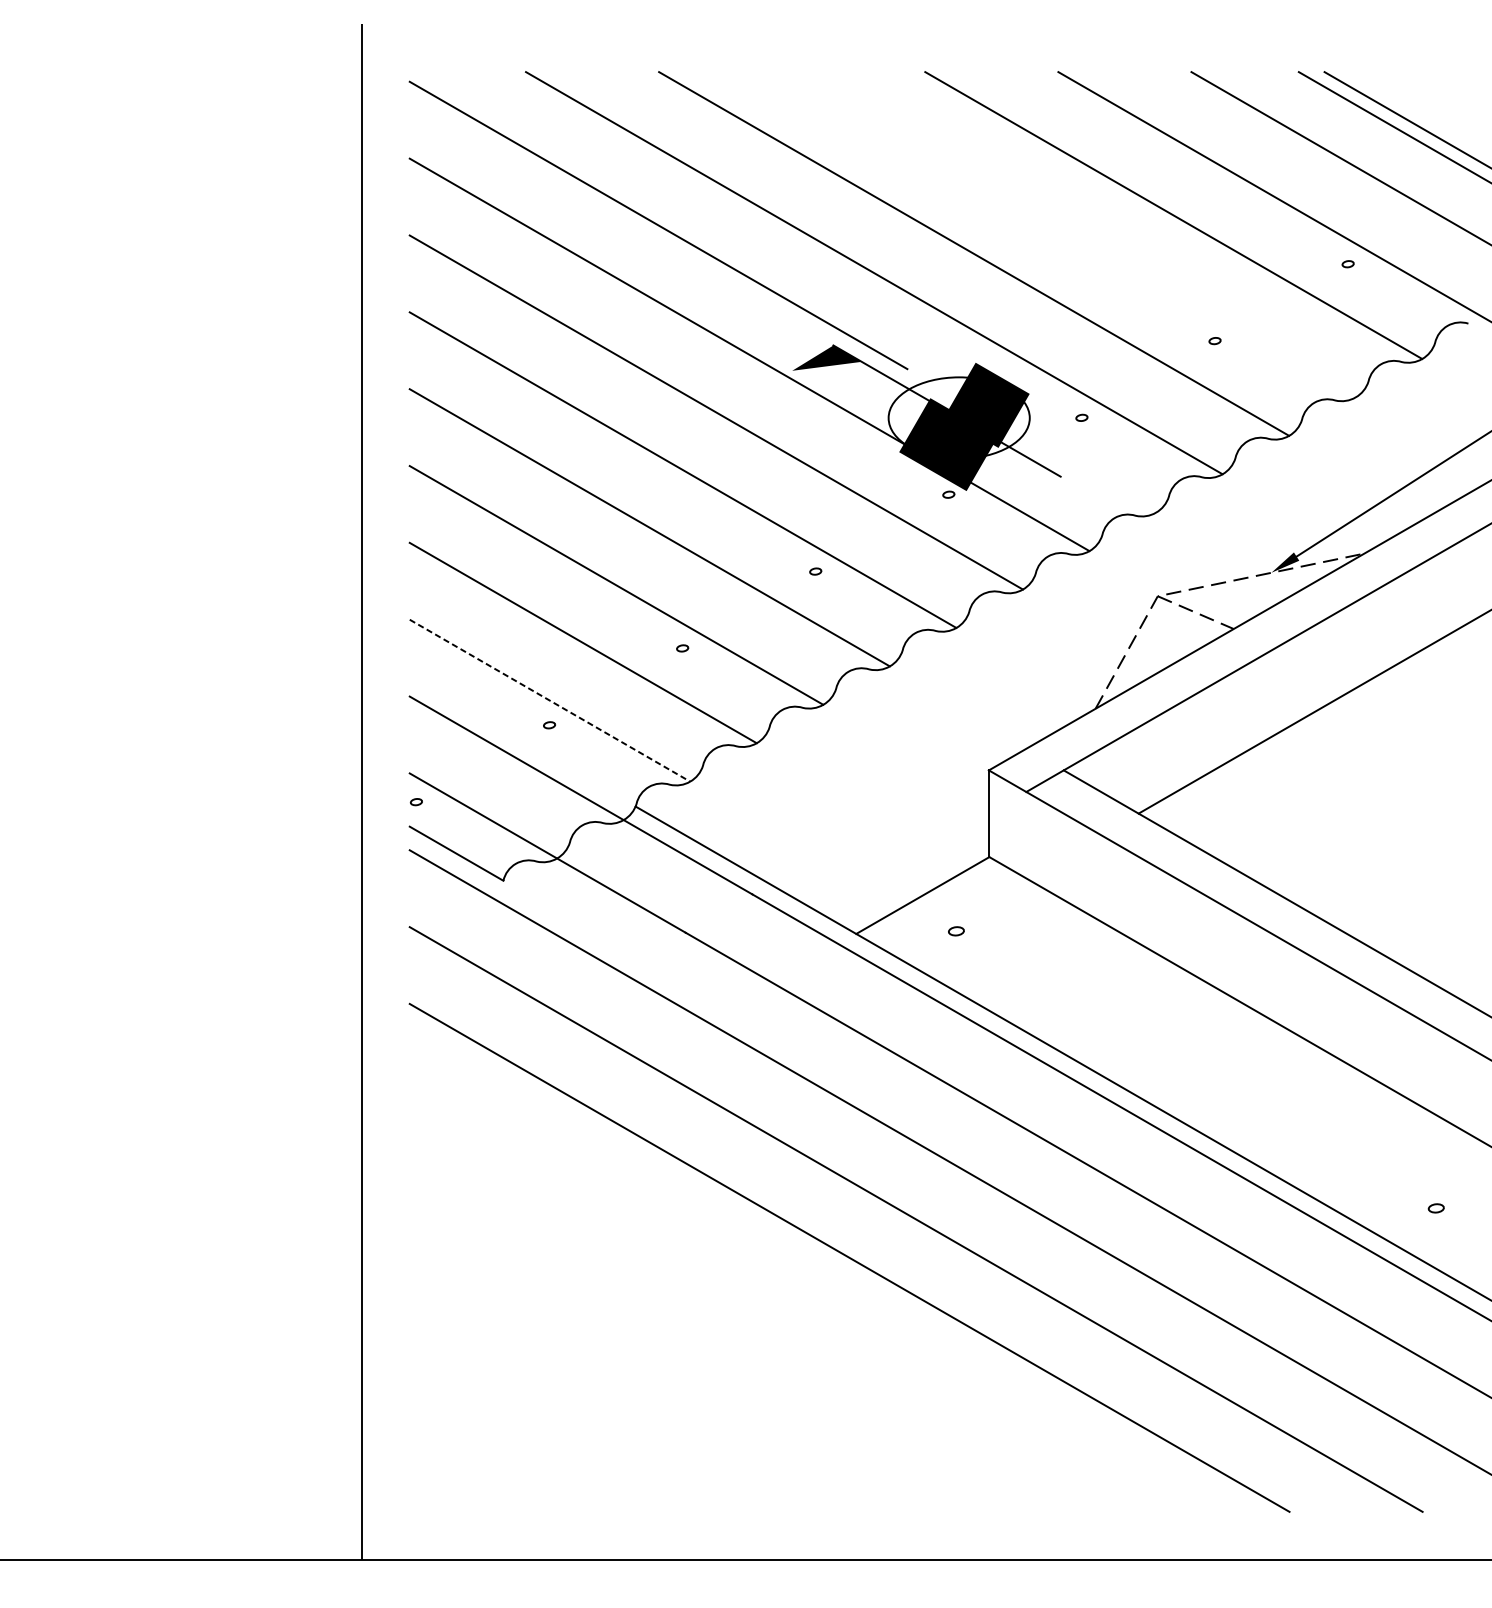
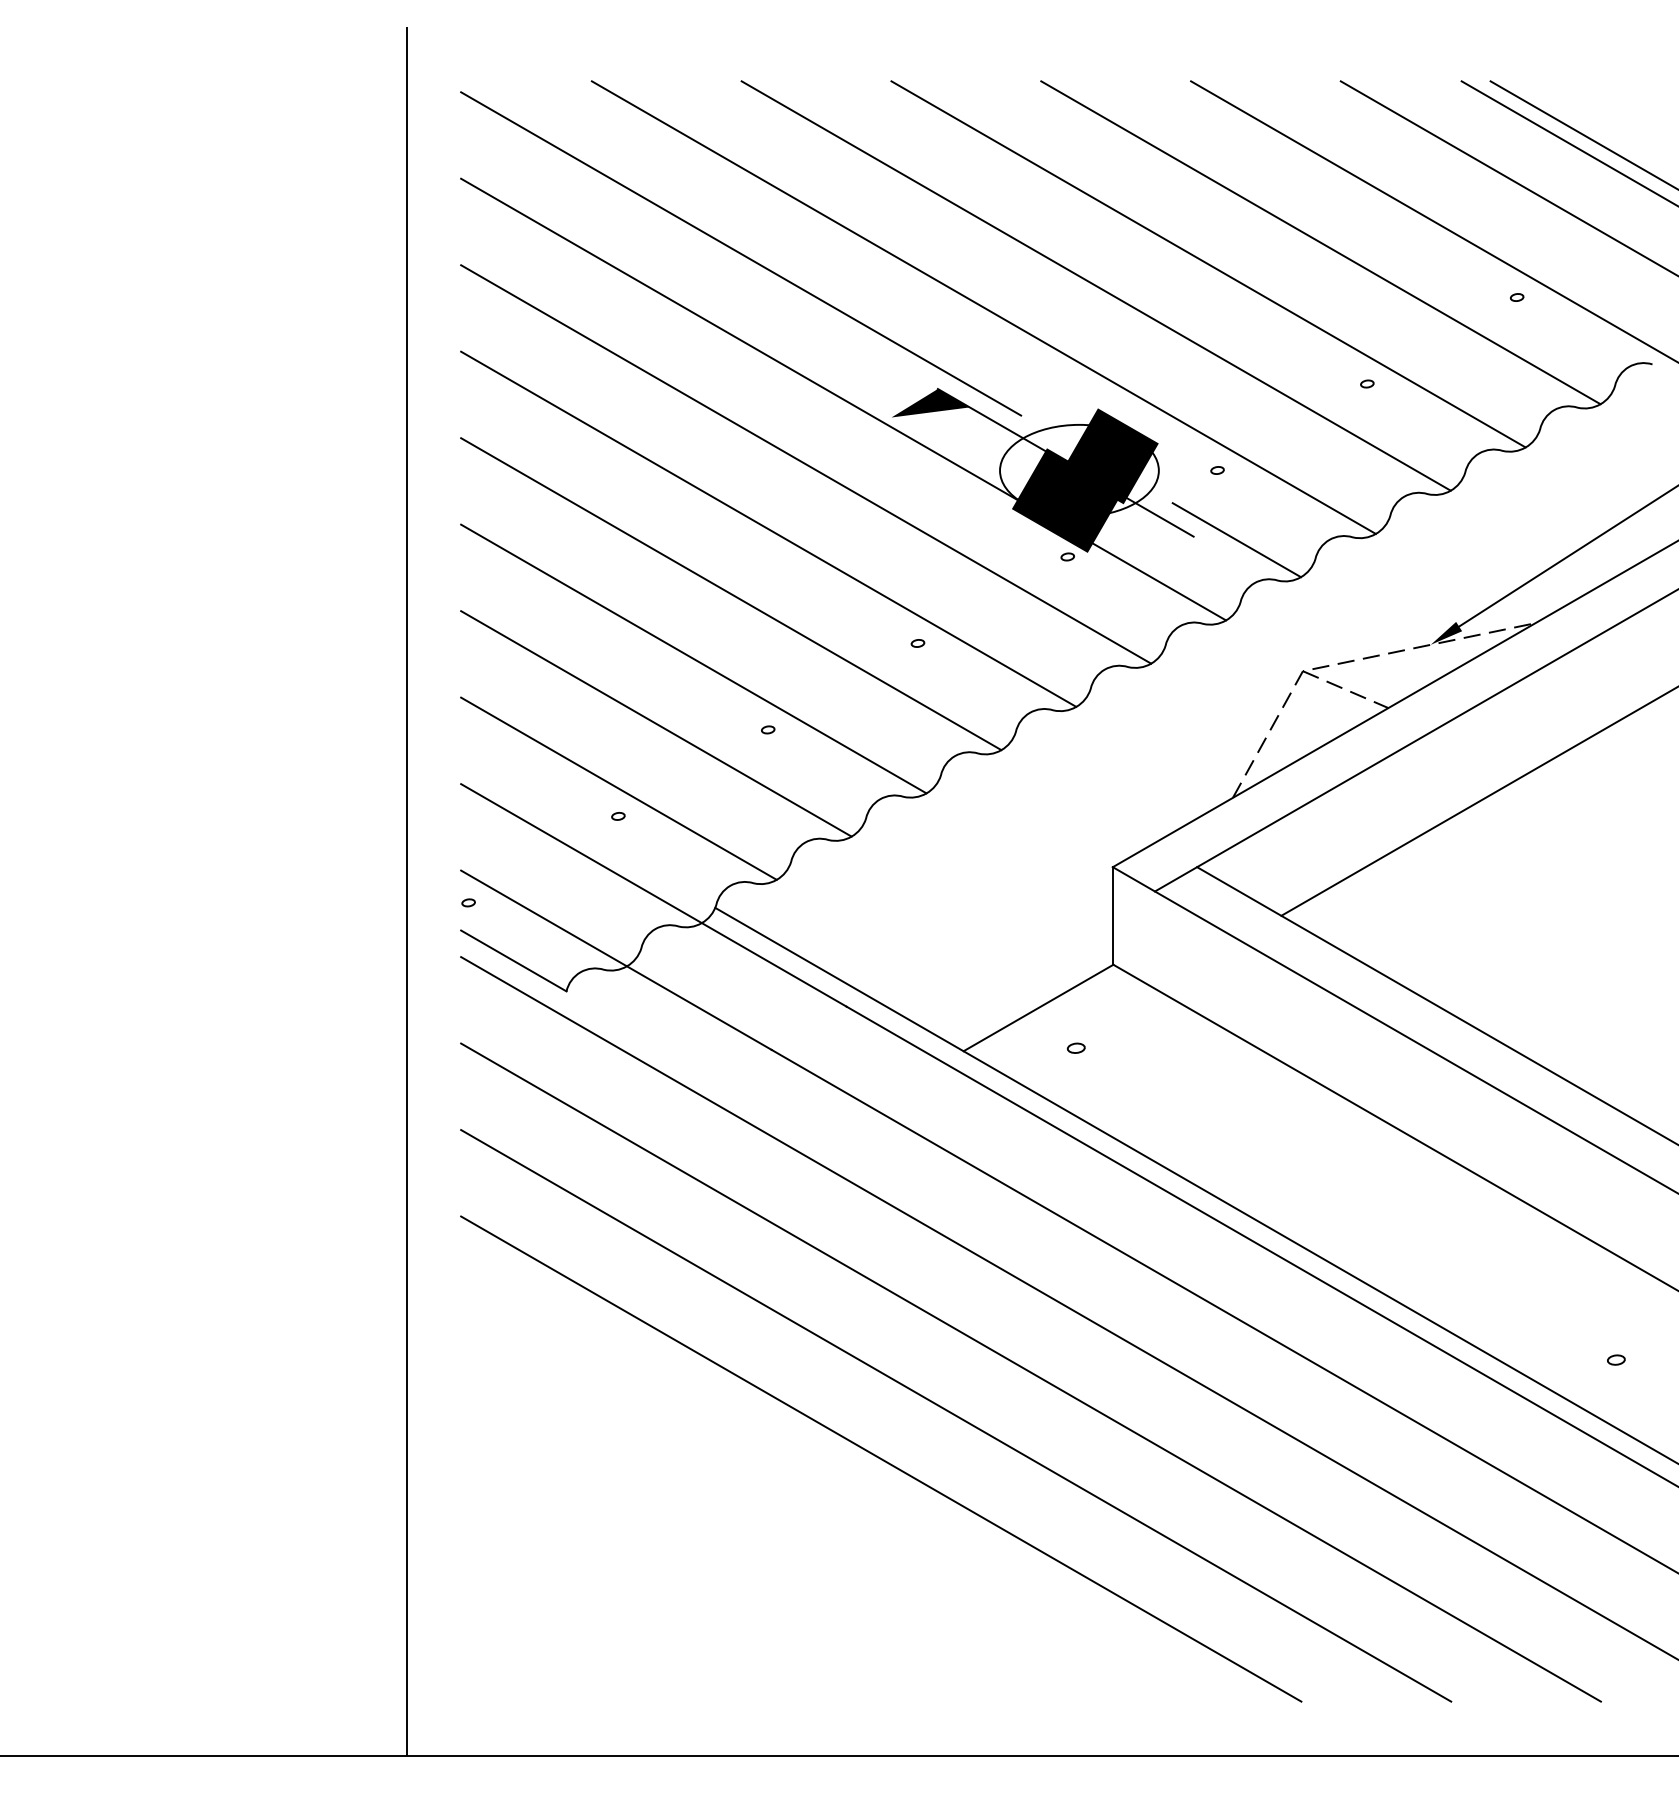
line: (1073, 234) -> (1208, 264), added
line: (1098, 480) -> (1236, 540), added
line: (550, 701) -> (619, 789), dashed -> solid
line: (783, 1295) -> (881, 1458), added

